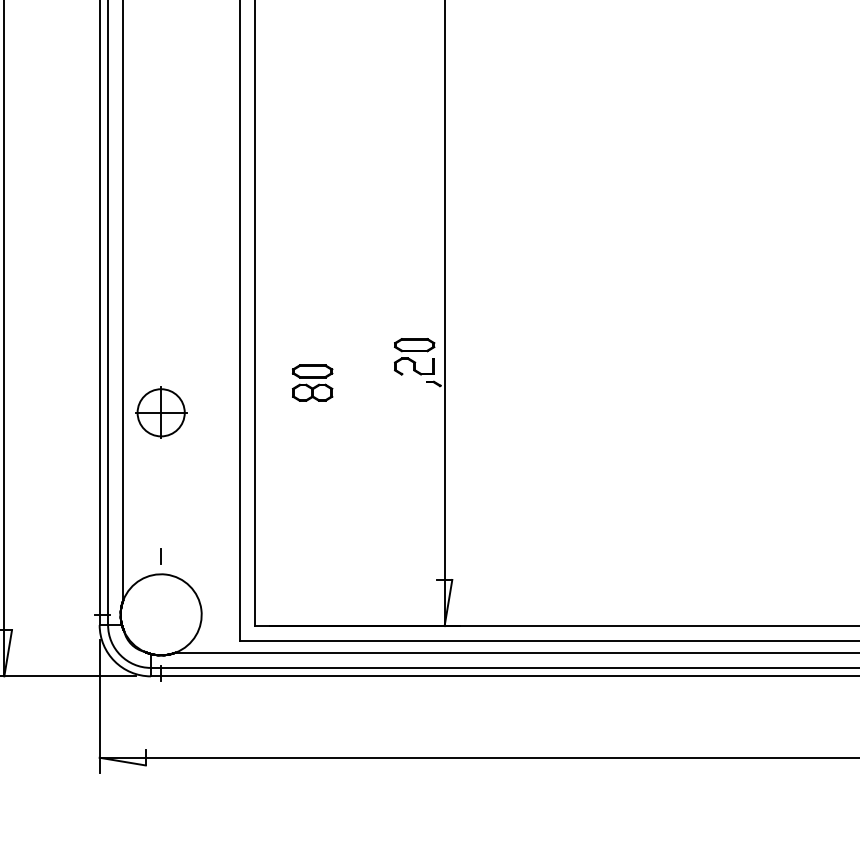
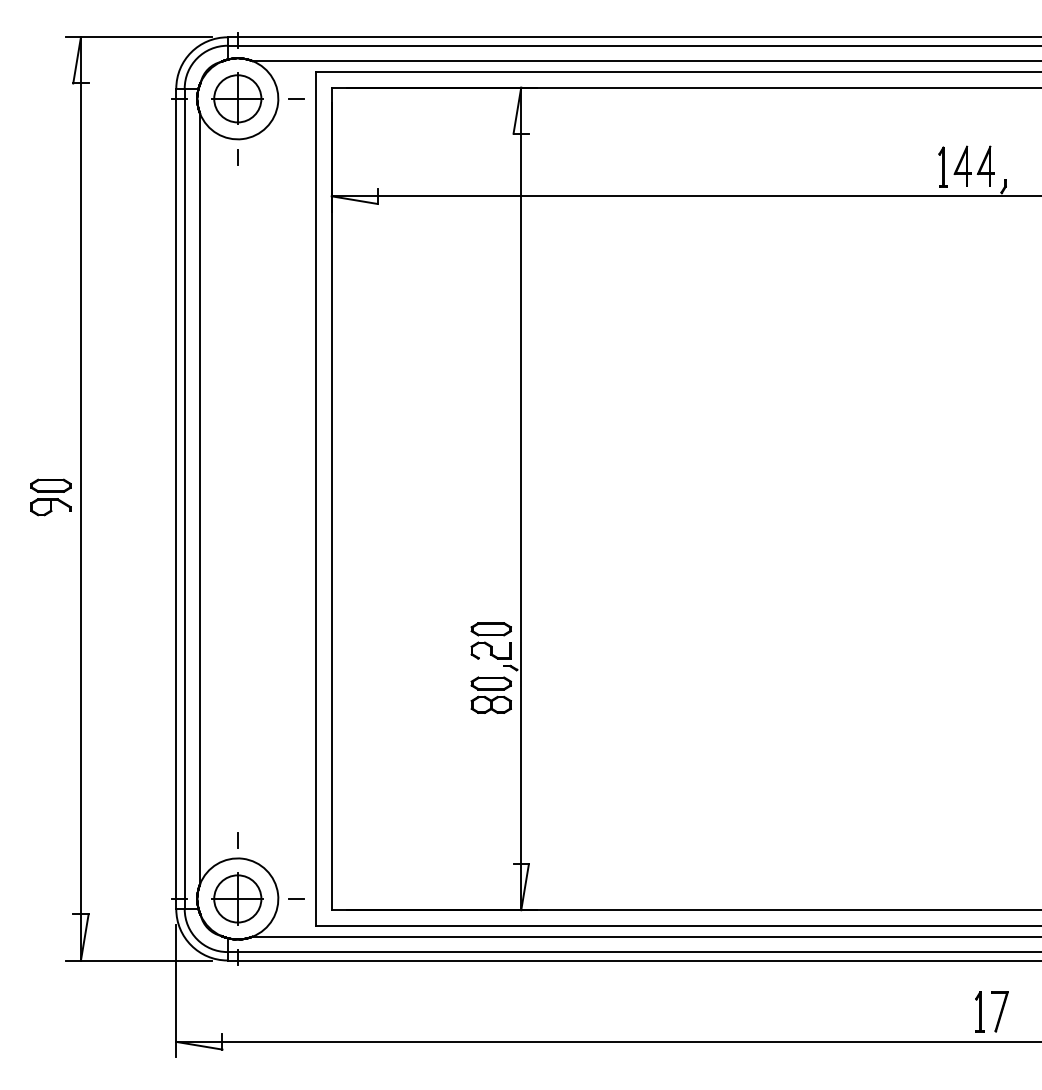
part: (311, 382) -> (490, 694), moved
part: (160, 412) -> (237, 898), moved
line: (219, 614) -> (296, 898), added

